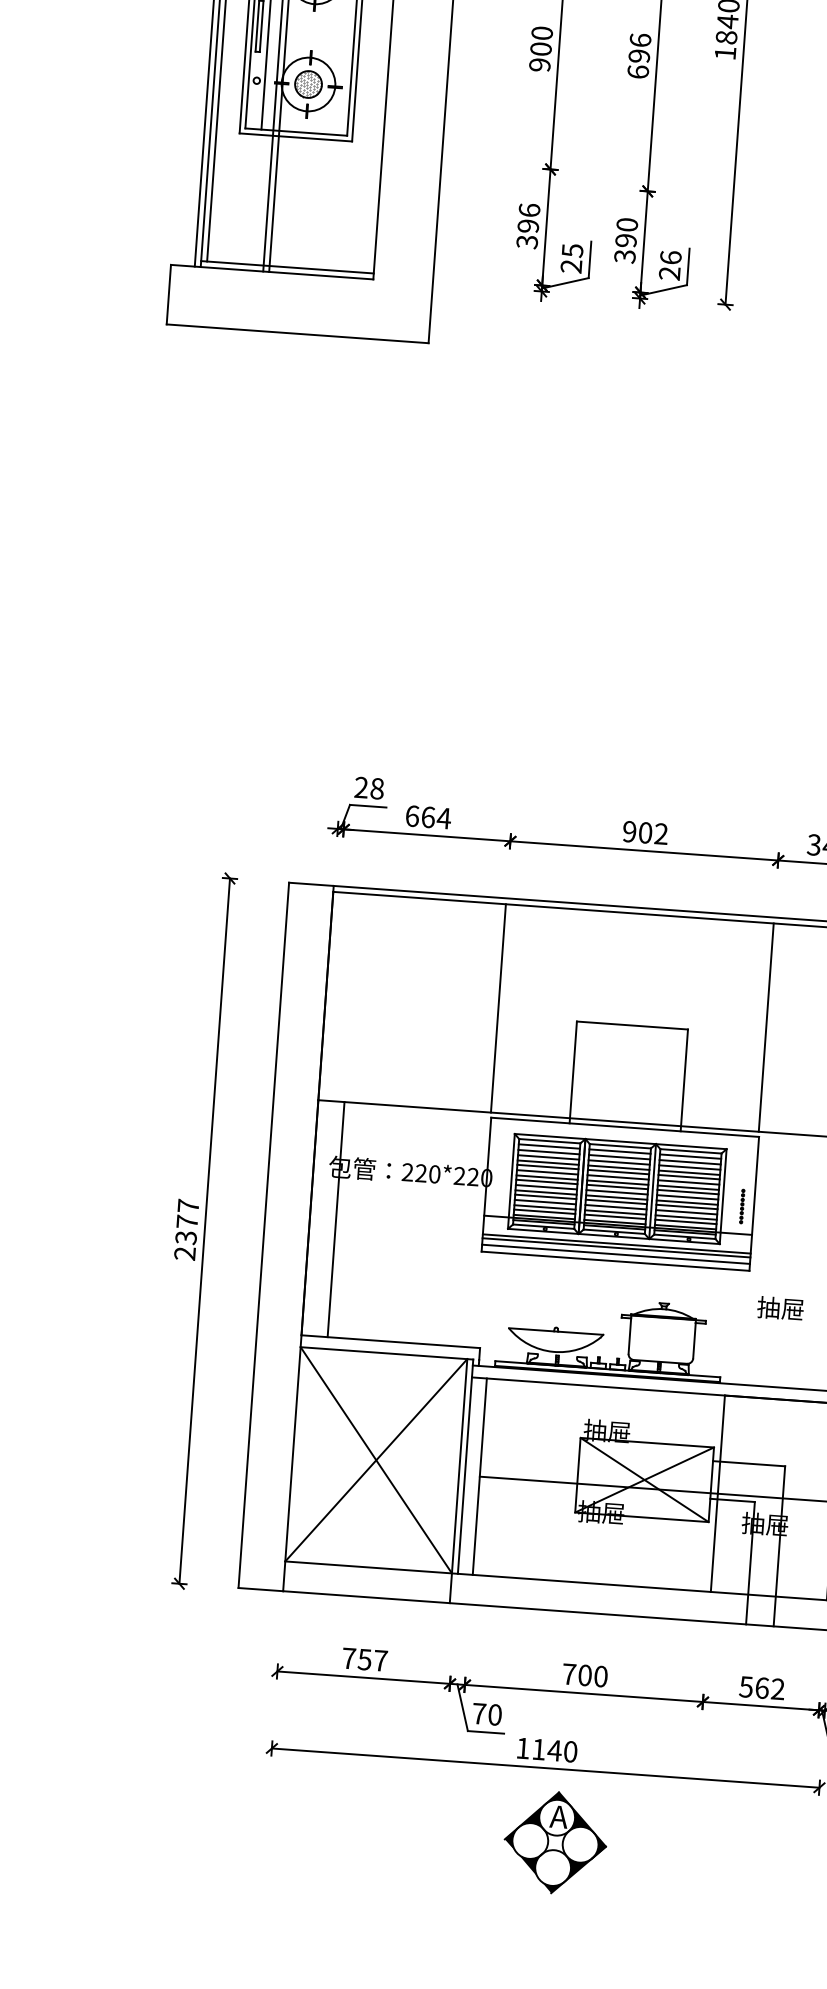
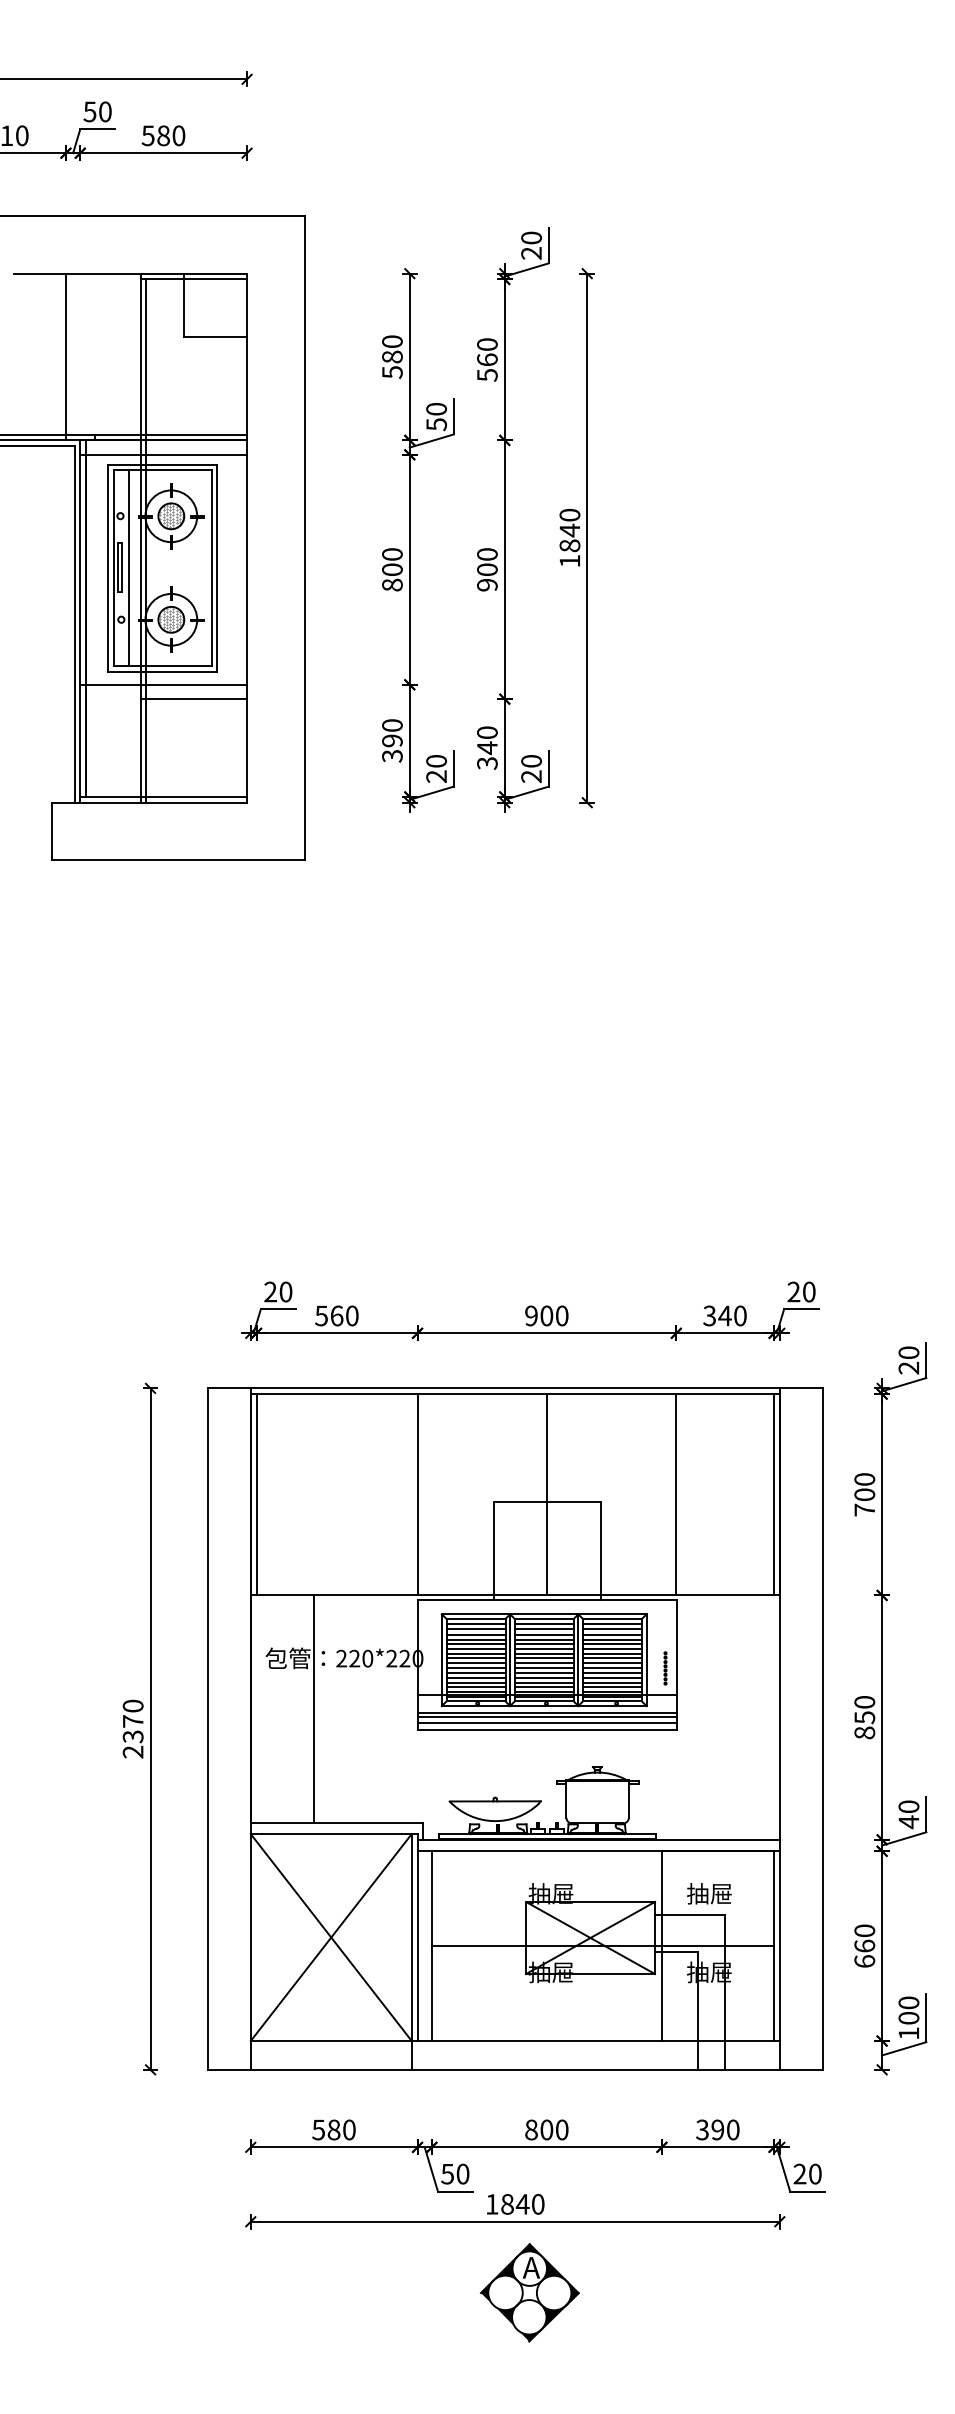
text: (639, 55) -> (487, 569), 696 -> 900
text: (540, 64) -> (392, 584), 900 -> 800
line: (295, 150) -> (163, 684), added
line: (325, 168) -> (193, 699), added
text: (529, 210) -> (392, 725), 396 -> 390
text: (626, 241) -> (487, 748), 390 -> 340
text: (572, 250) -> (436, 761), 25 -> 20
text: (670, 256) -> (531, 760), 26 -> 20
text: (376, 789) -> (285, 1292), 28 -> 20
text: (428, 816) -> (337, 1315), 664 -> 560
text: (660, 833) -> (561, 1315), 902 -> 900
line: (331, 996) -> (256, 1494), added
line: (631, 1017) -> (546, 1494), added
text: (187, 1205) -> (132, 1705), 2377 -> 2370
line: (336, 1219) -> (314, 1708), moved
text: (780, 1308) -> (709, 1893), moved
text: (364, 1659) -> (333, 2129), 757 -> 580
text: (569, 1673) -> (531, 2129), 700 -> 800
text: (761, 1687) -> (717, 2129), 562 -> 390
text: (479, 1714) -> (447, 2174), 70 -> 50
text: (538, 1749) -> (507, 2204), 1140 -> 1840

